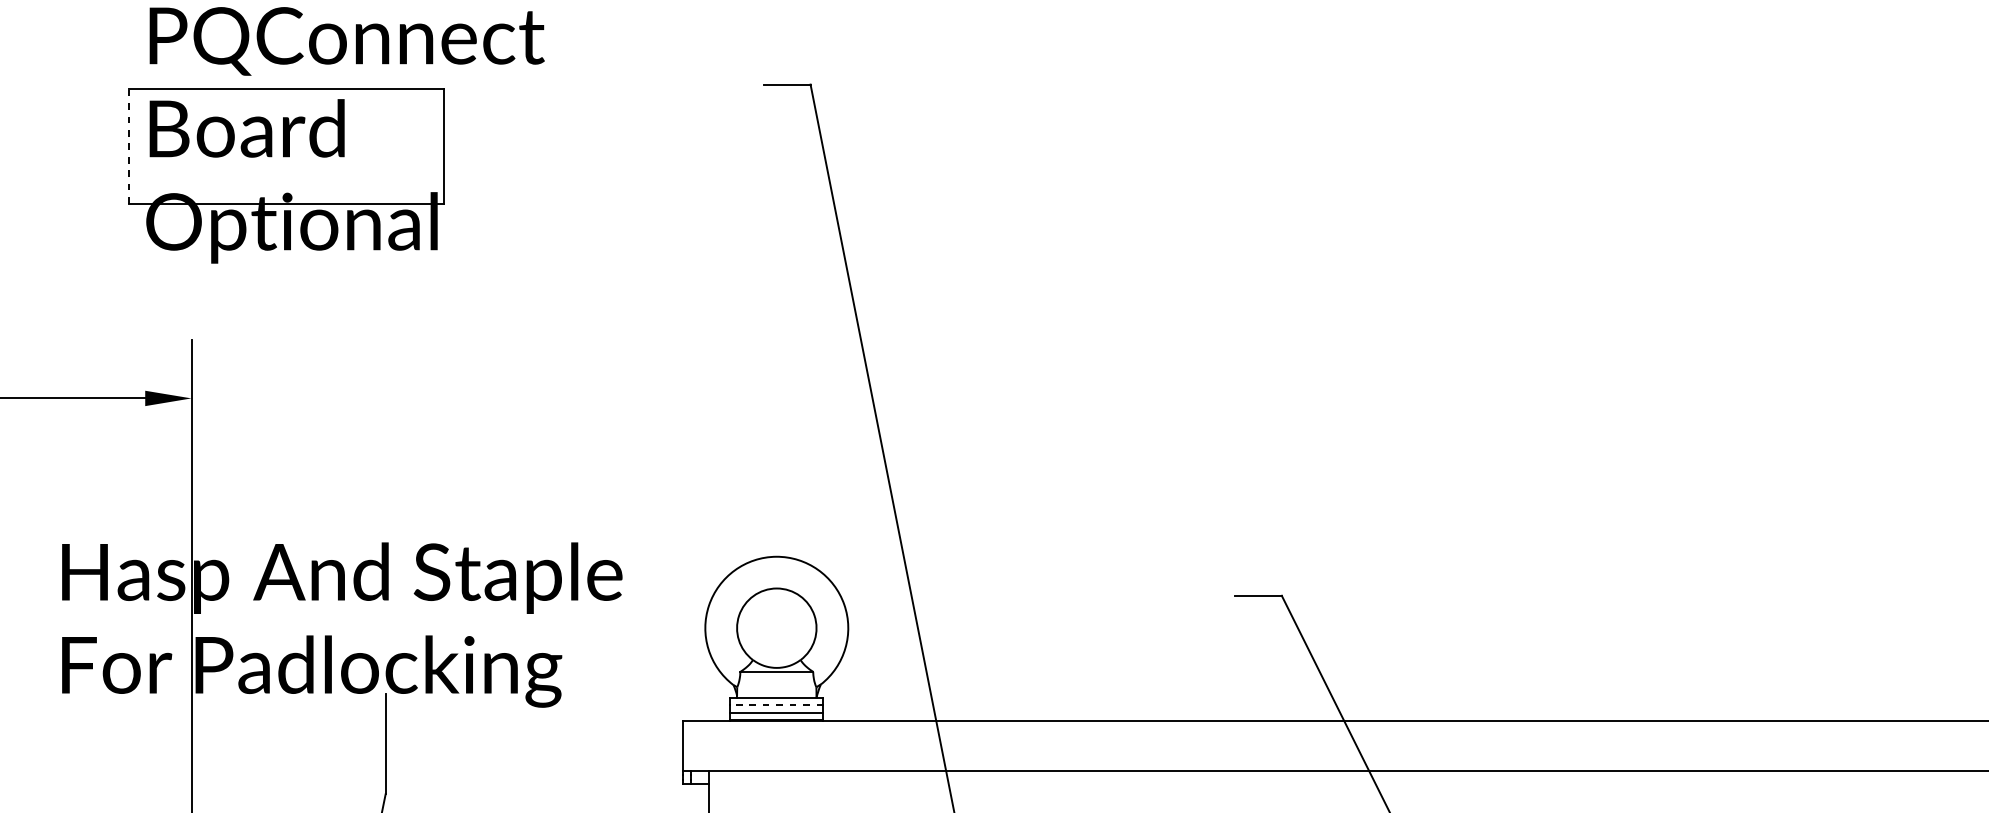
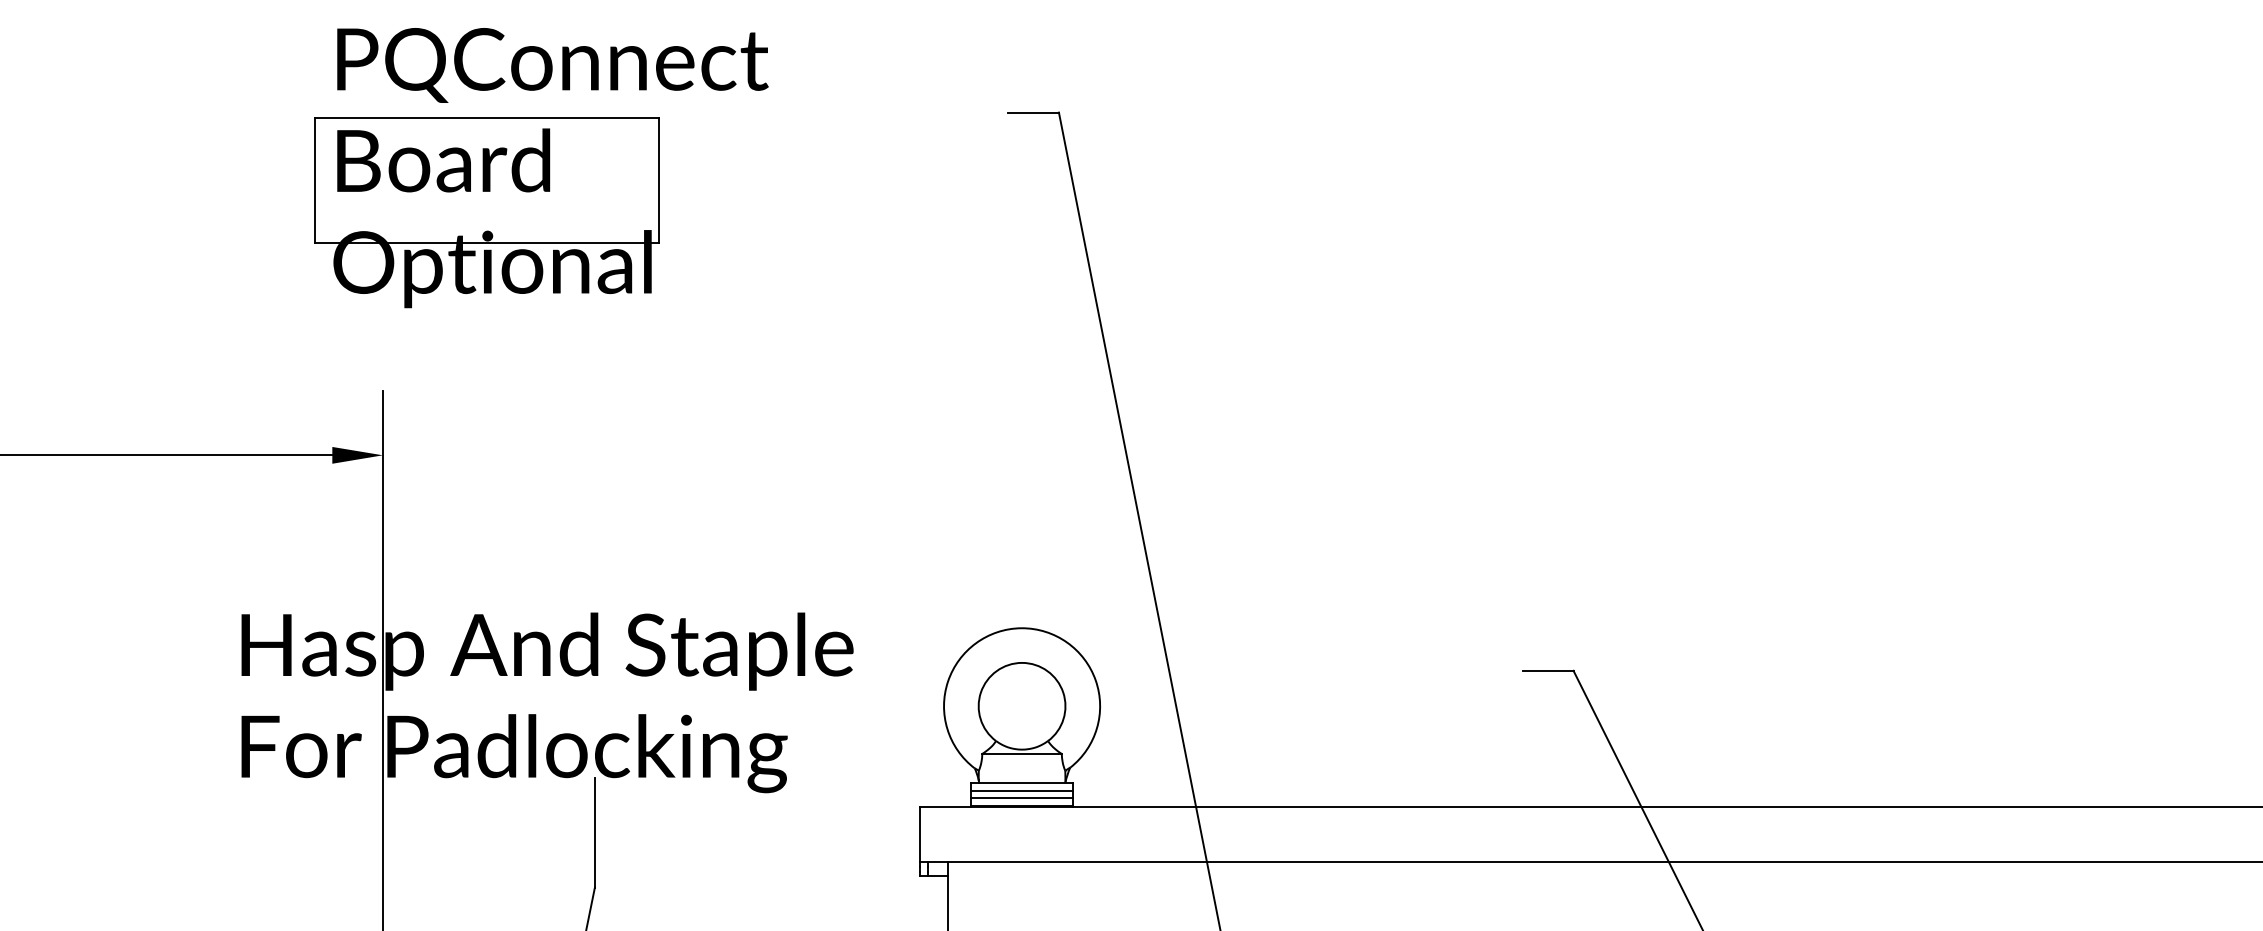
line: (128, 146) -> (314, 180), dashed -> solid
line: (777, 705) -> (1022, 790), dashed -> solid

